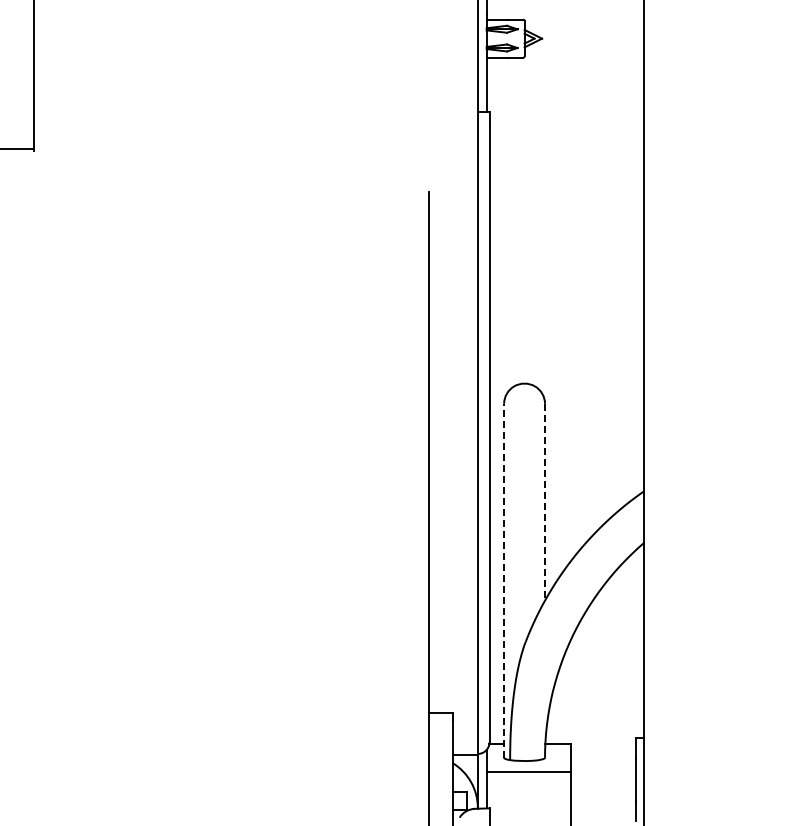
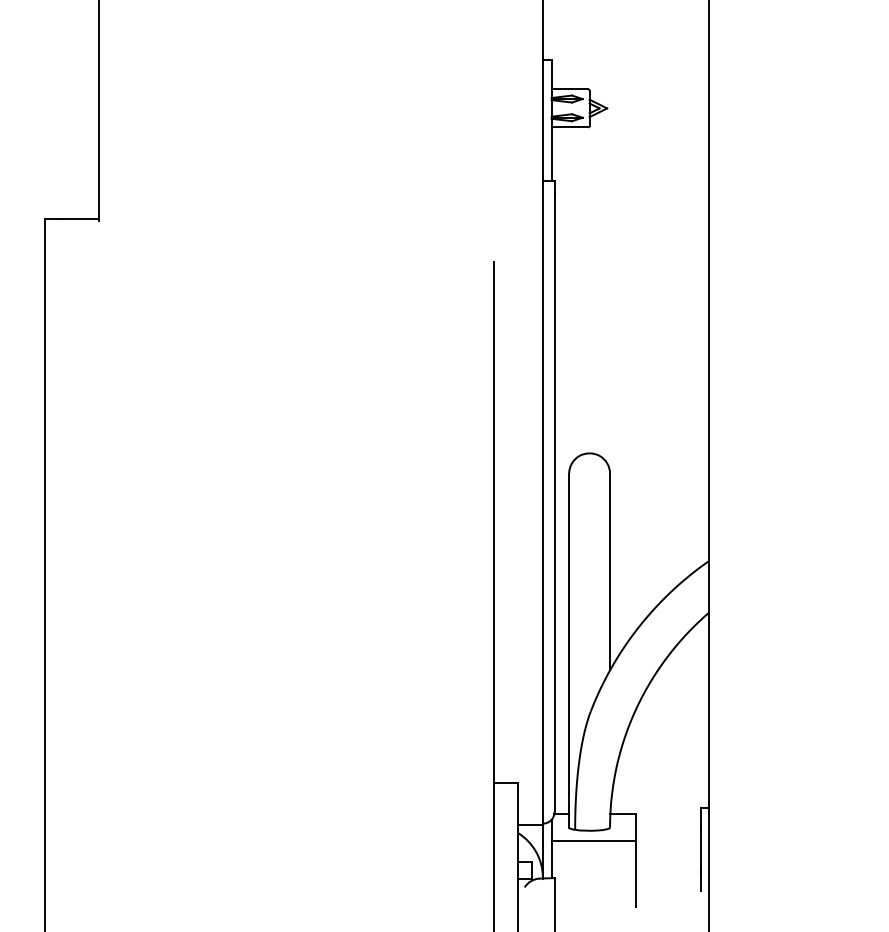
line: (545, 502) -> (610, 572), dashed -> solid
line: (504, 580) -> (569, 650), dashed -> solid

